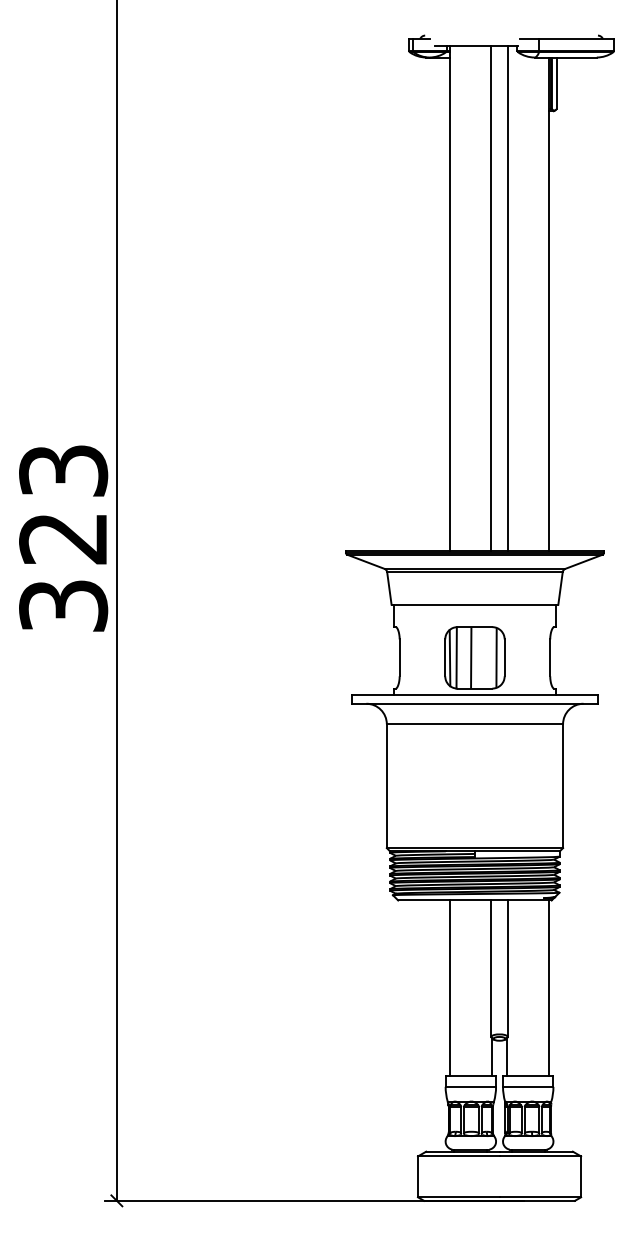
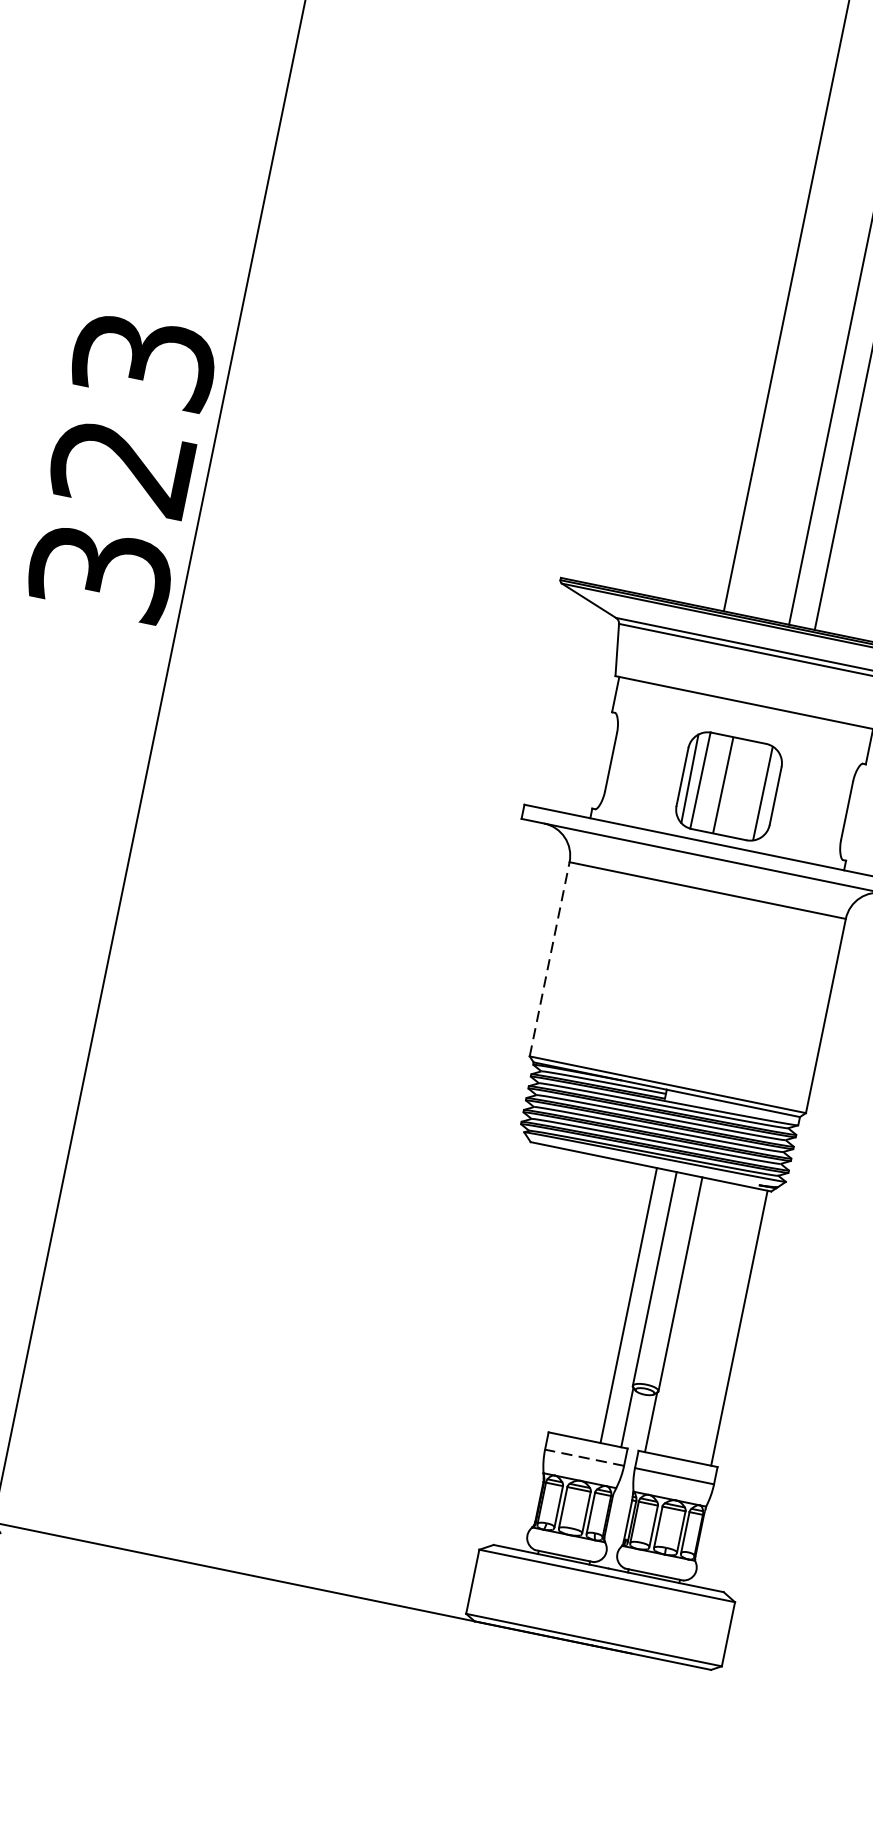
line: (386, 786) -> (549, 959), solid -> dashed
line: (449, 987) -> (628, 1304), moved
line: (470, 1086) -> (584, 1457), solid -> dashed

